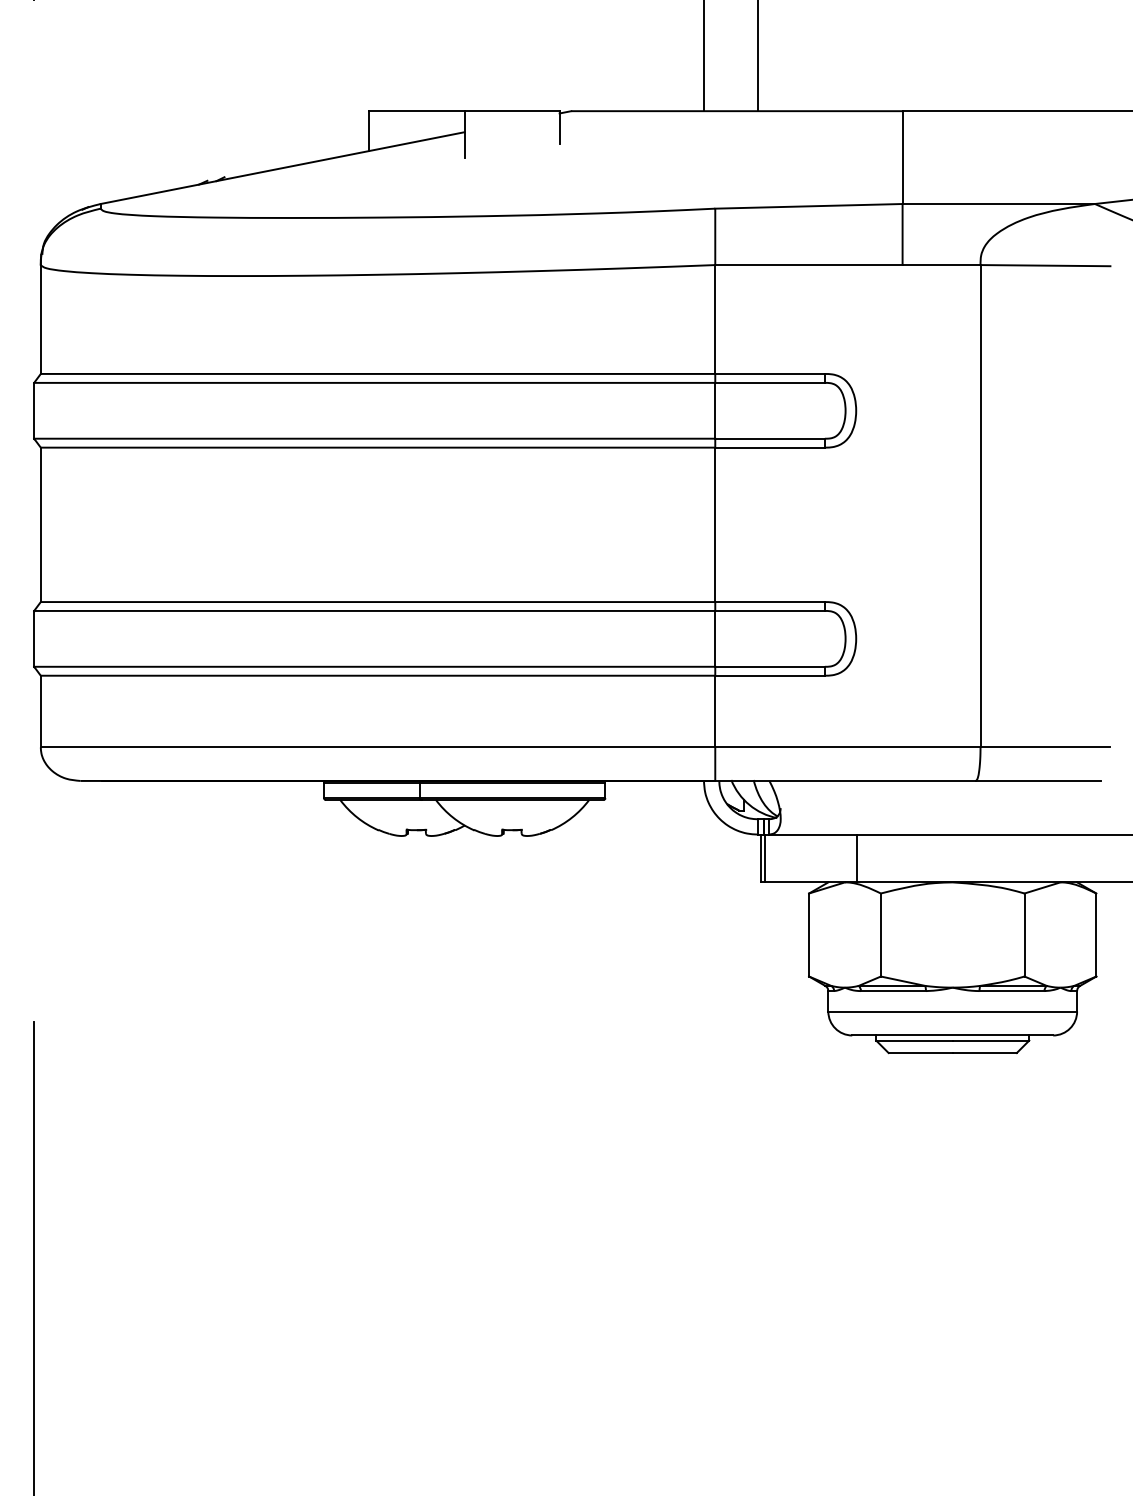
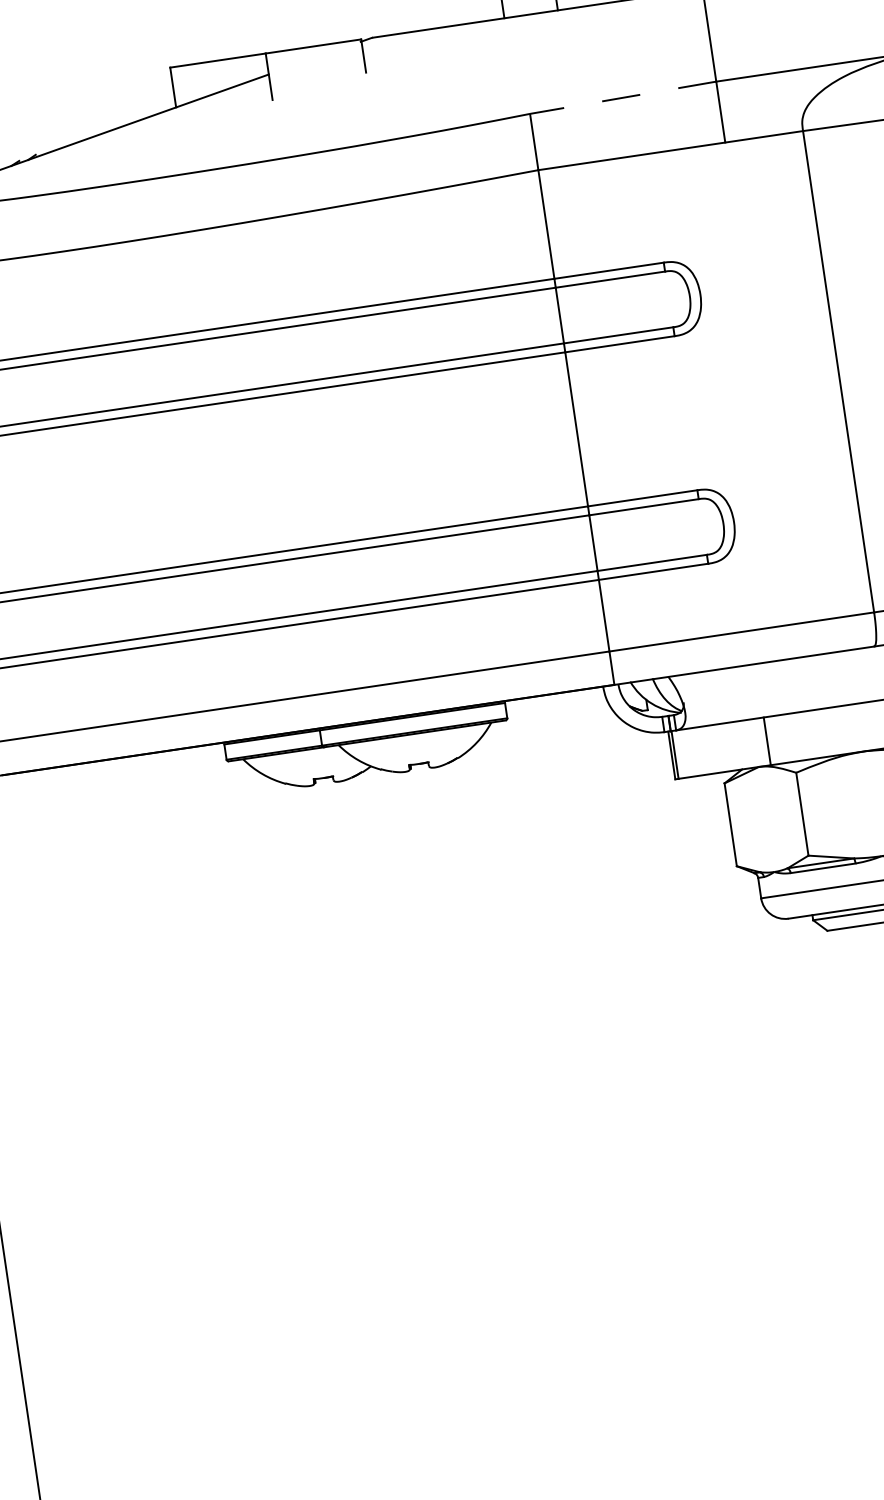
line: (808, 206) -> (622, 97), solid -> dashed

